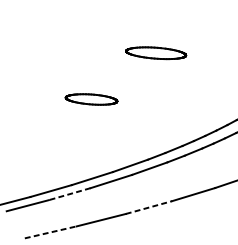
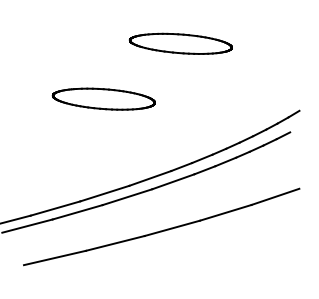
part: (155, 53) -> (180, 43), size x1.43
part: (91, 98) -> (103, 98), size x1.67
line: (69, 194) -> (77, 212), dashed -> solid
line: (149, 207) -> (172, 228), dashed -> solid
line: (51, 231) -> (55, 257), dashed -> solid

